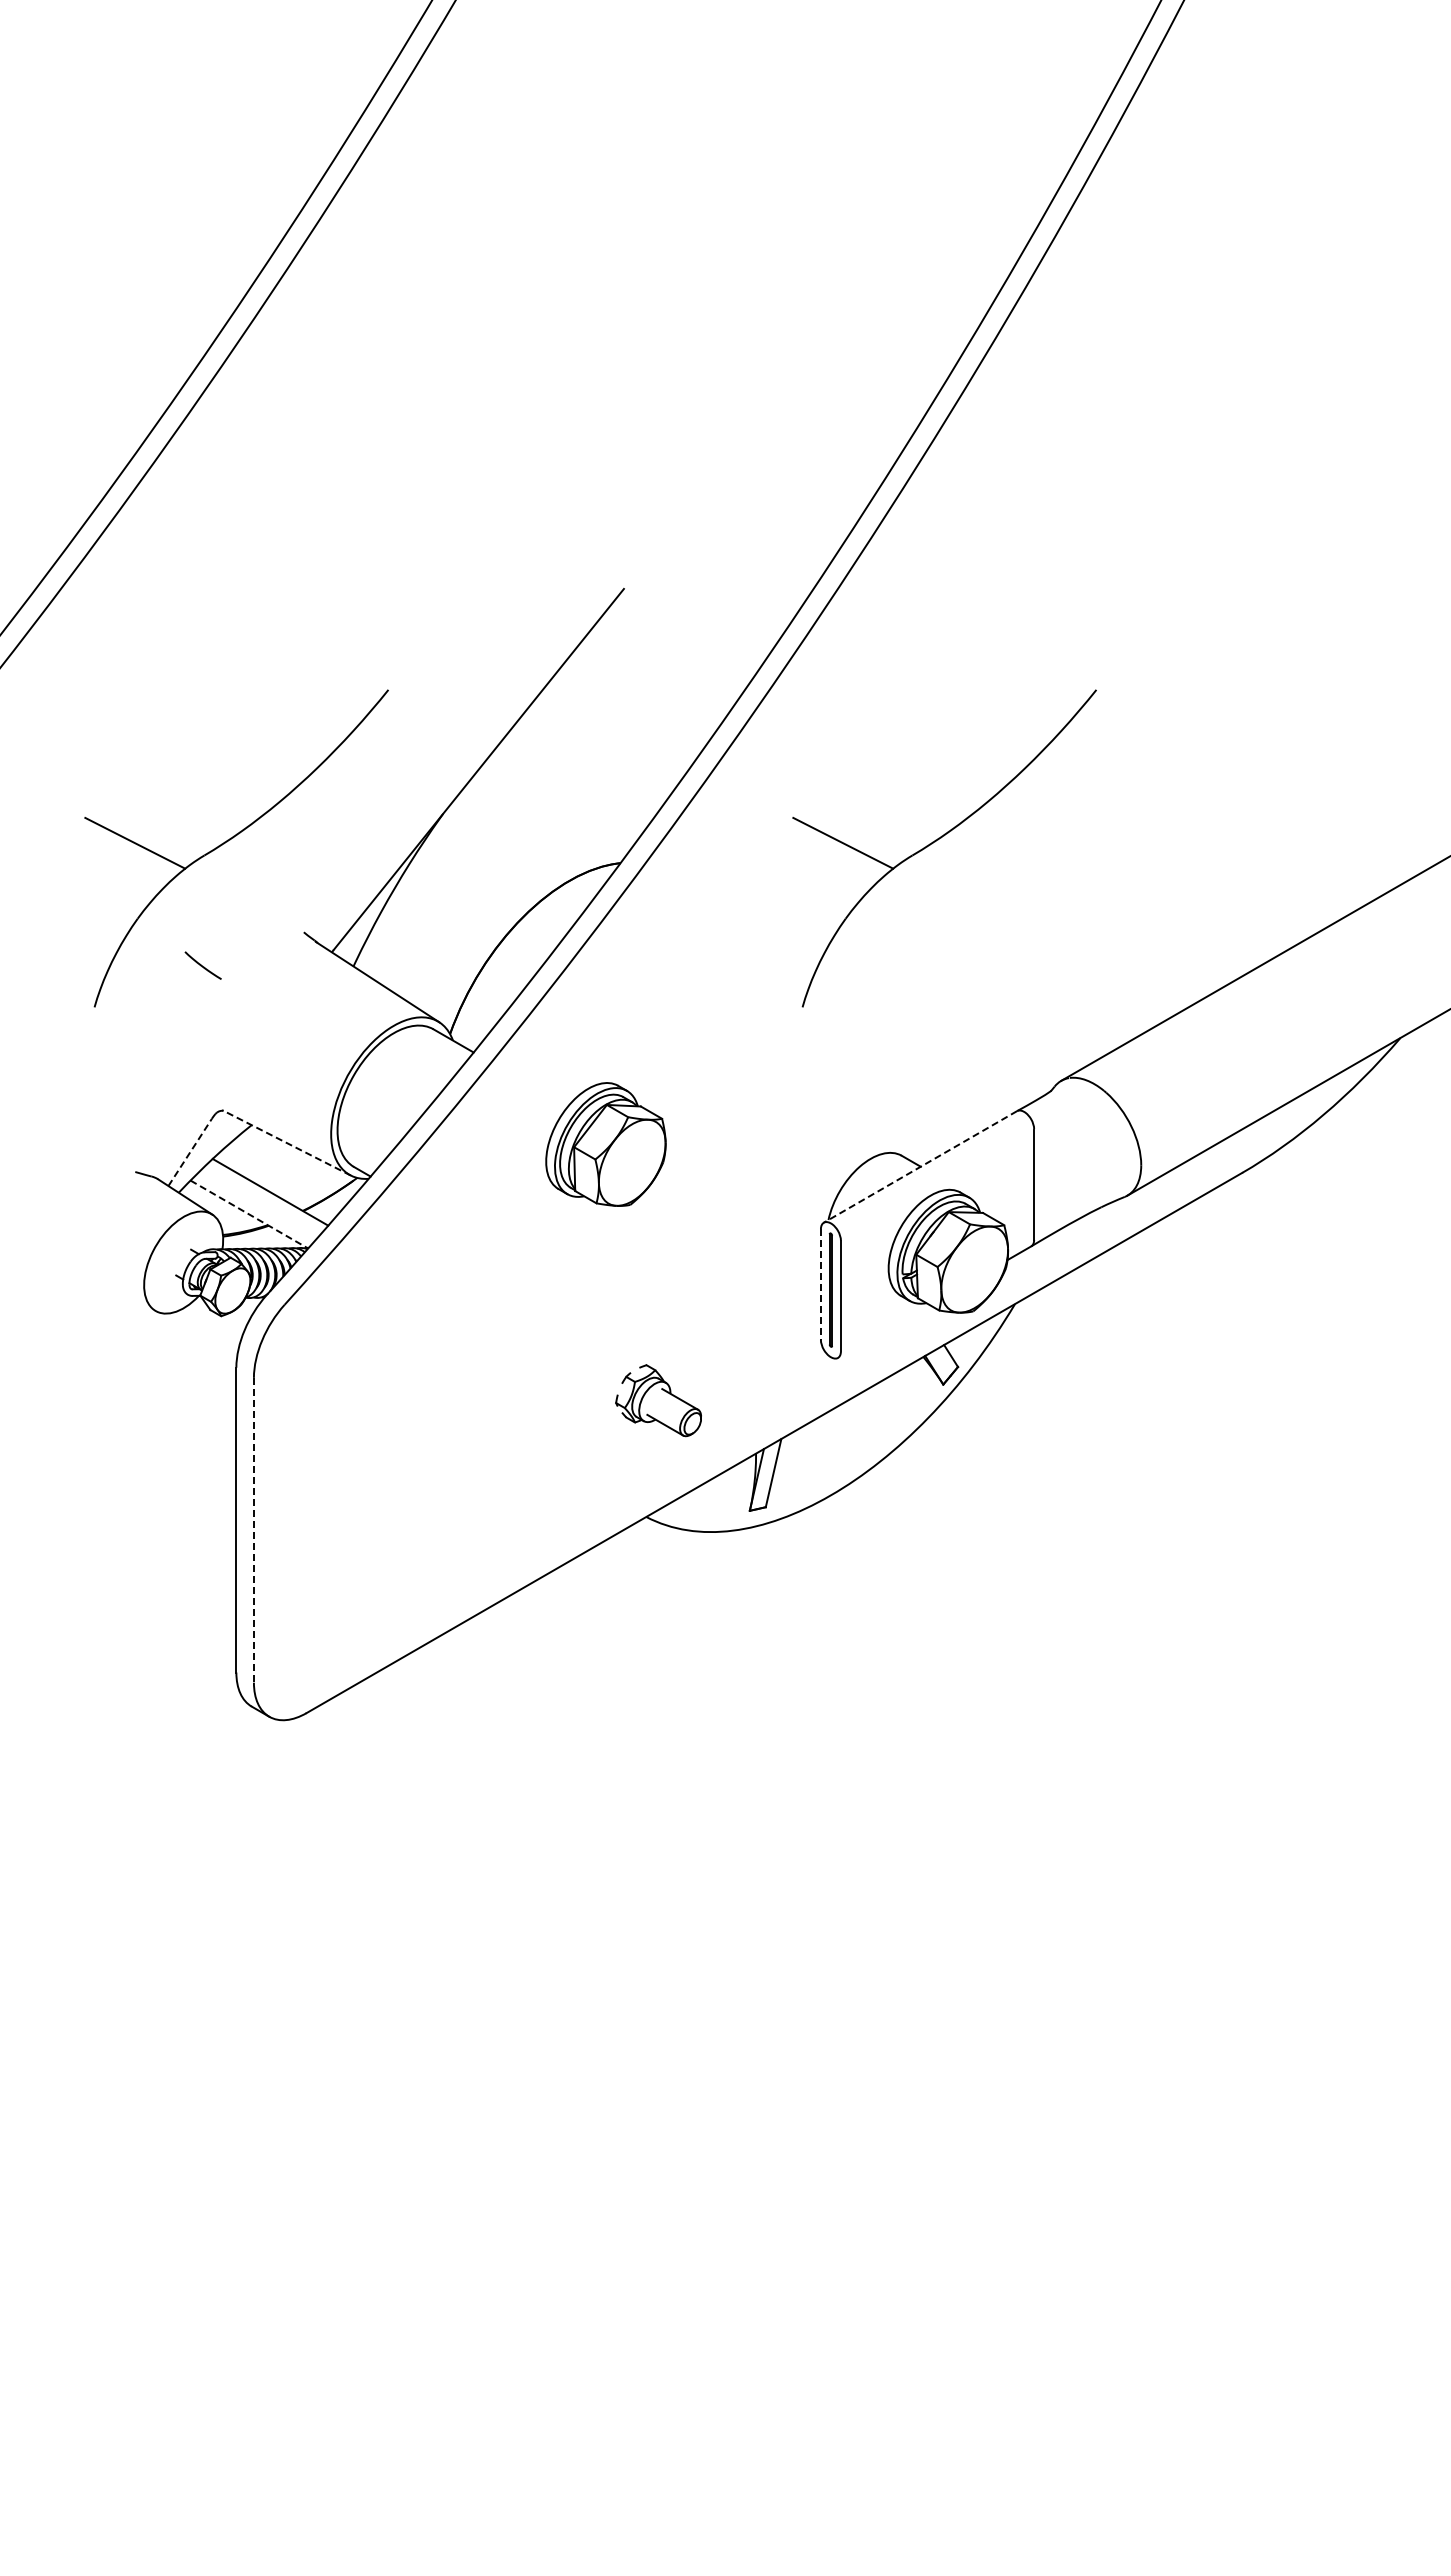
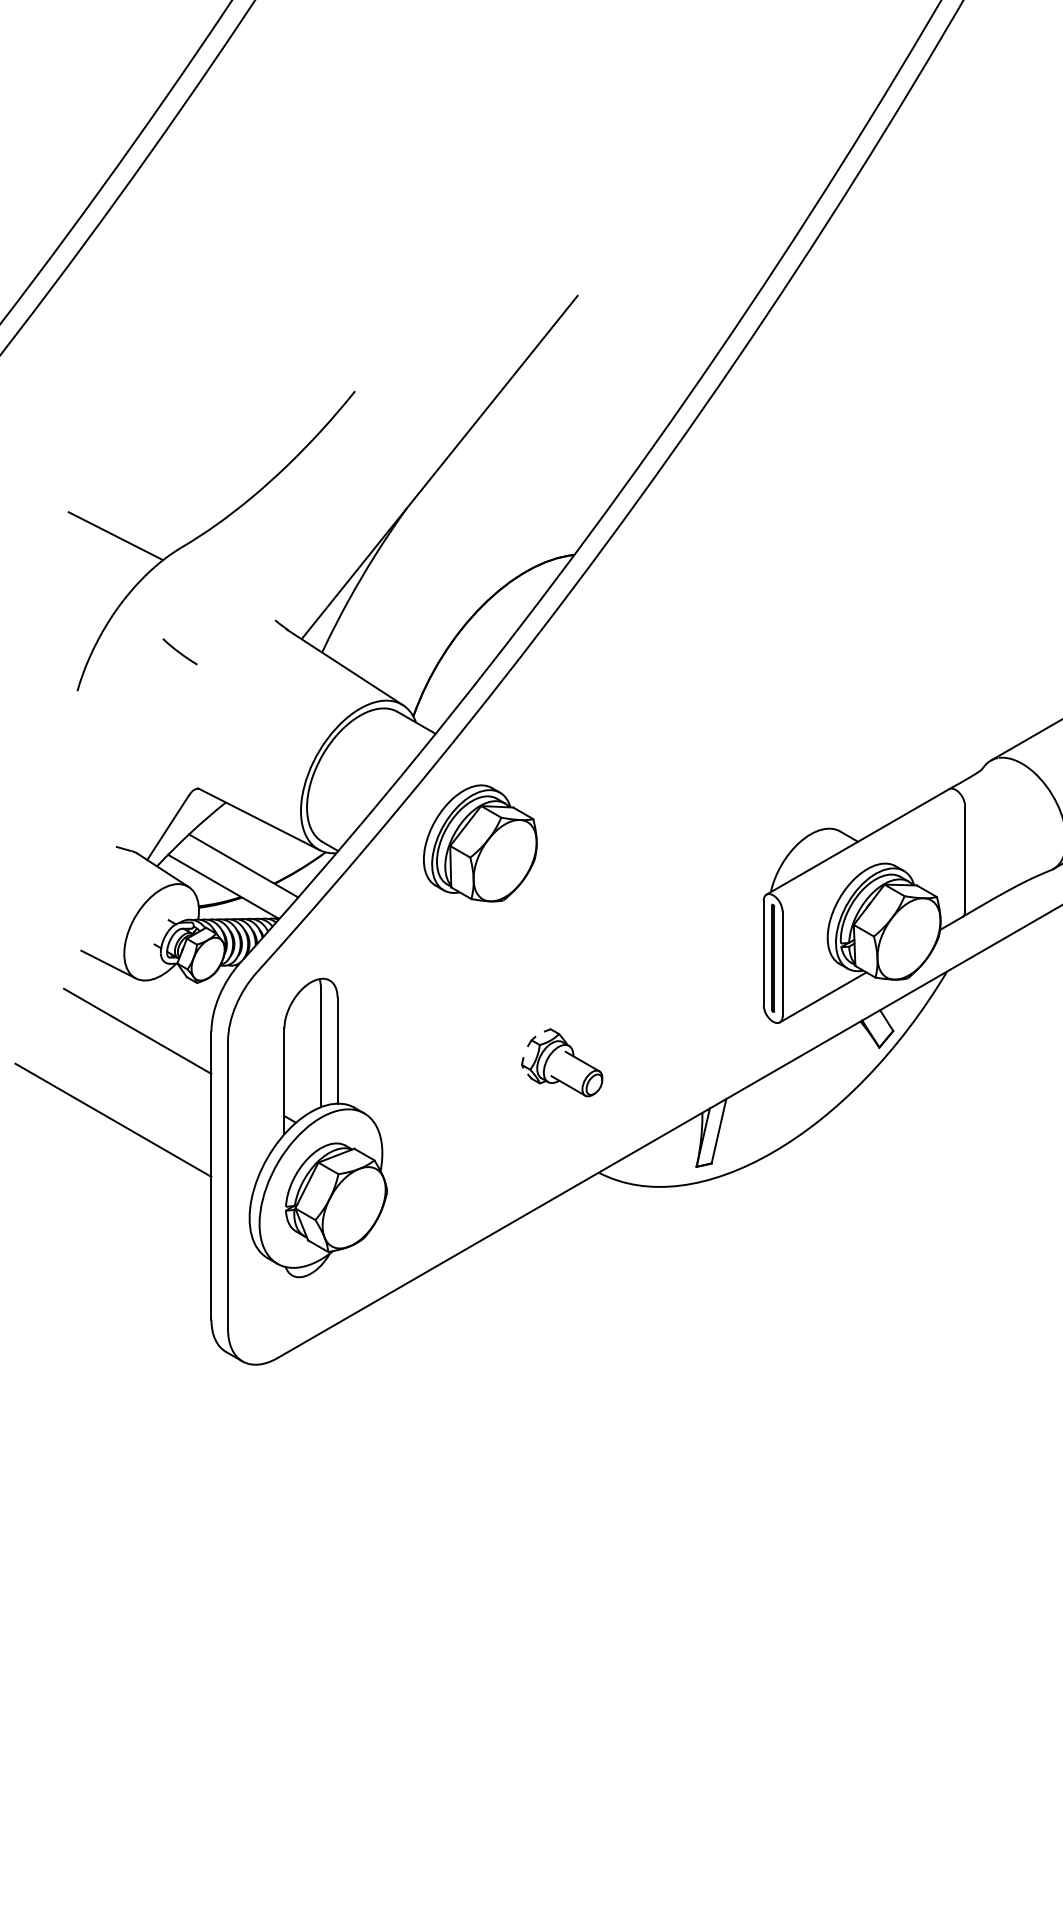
part: (938, 840) -> (874, 533), removed
line: (286, 1142) -> (258, 818), dashed -> solid
part: (605, 1144) -> (479, 843), moved
line: (190, 1151) -> (168, 827), dashed -> solid
line: (920, 1166) -> (857, 841), dashed -> solid
line: (249, 1214) -> (223, 886), dashed -> solid
line: (820, 1285) -> (763, 953), dashed -> solid
line: (127, 1296) -> (108, 964), added
line: (883, 1331) -> (822, 997), added
line: (158, 1367) -> (137, 1031), added
part: (658, 1400) -> (562, 1062), moved
line: (132, 1461) -> (113, 1120), added
part: (349, 1469) -> (318, 1127), added
line: (253, 1530) -> (227, 1185), dashed -> solid

